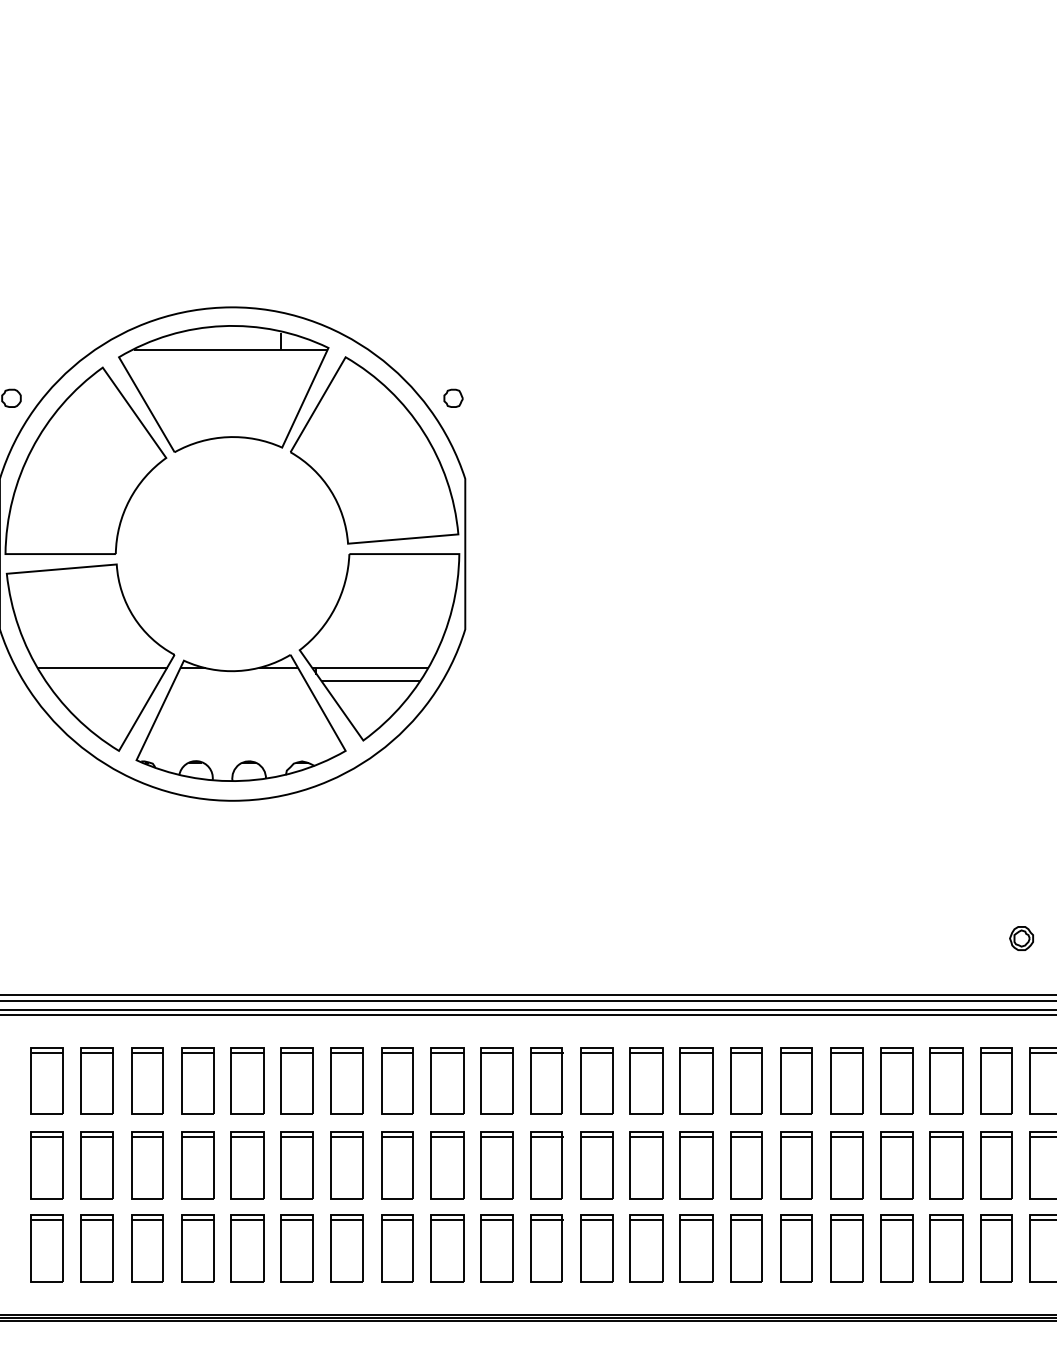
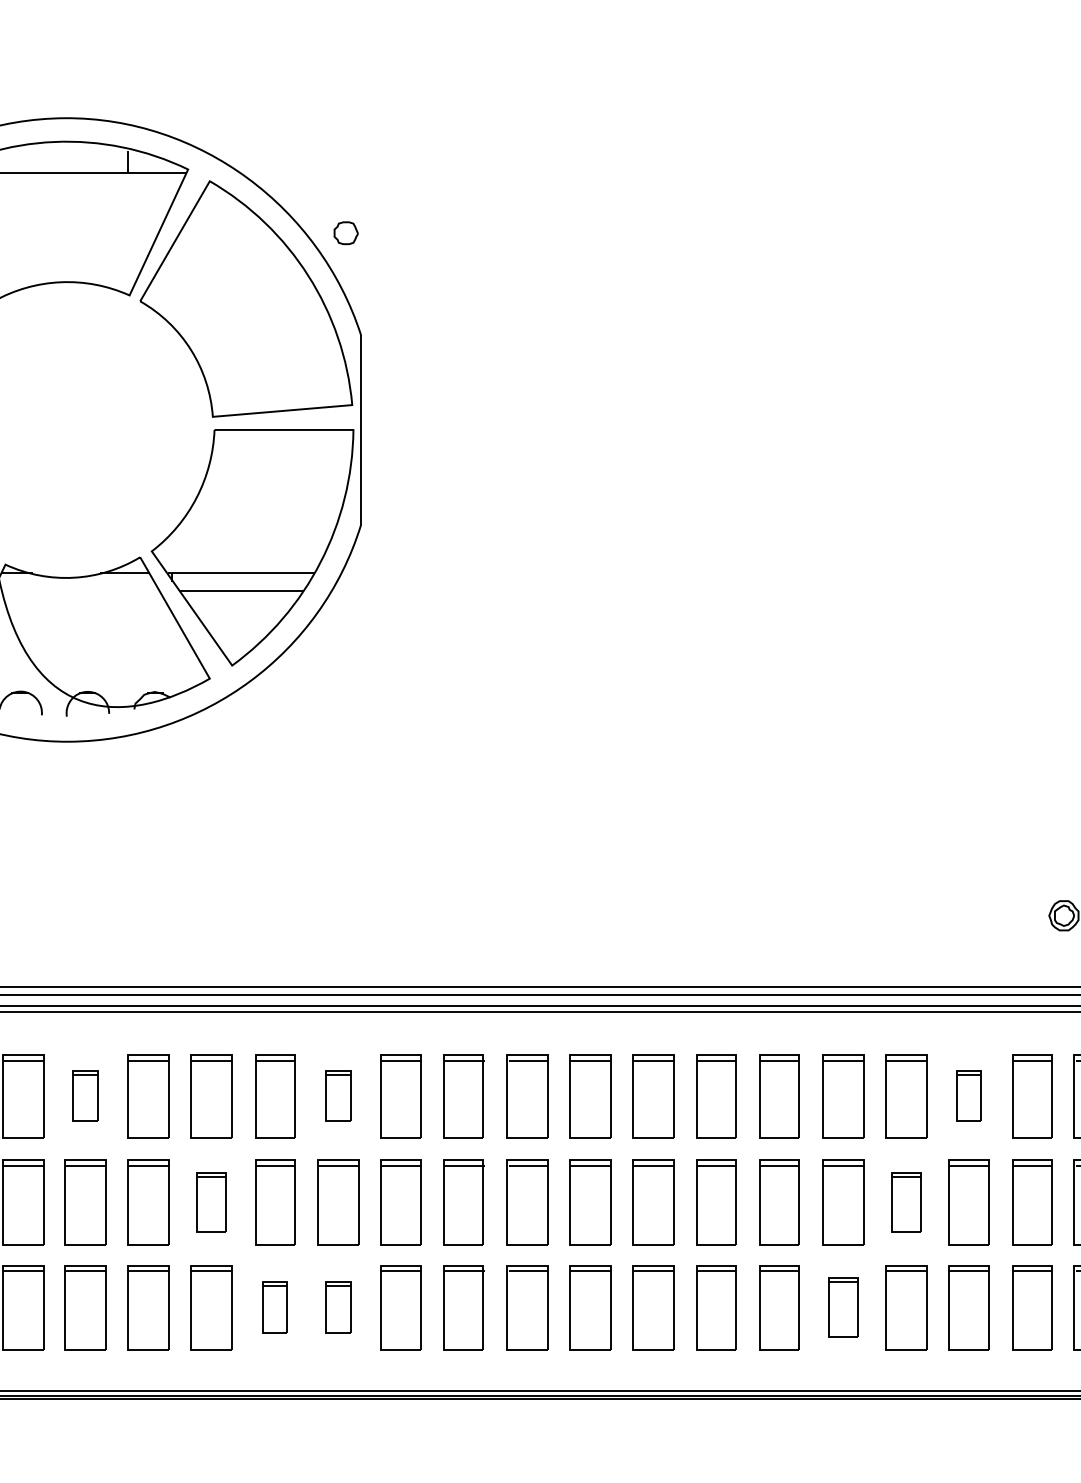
part: (247, 1080) -> (85, 1095), size x0.6
part: (447, 1080) -> (338, 1095), size x0.6
part: (946, 1080) -> (969, 1095), size x0.6
part: (346, 1165) -> (210, 1202), size x0.7
part: (896, 1165) -> (905, 1202), size x0.7
part: (397, 1248) -> (275, 1307), size x0.6
part: (447, 1248) -> (338, 1307), size x0.6
part: (846, 1248) -> (842, 1307), size x0.7

